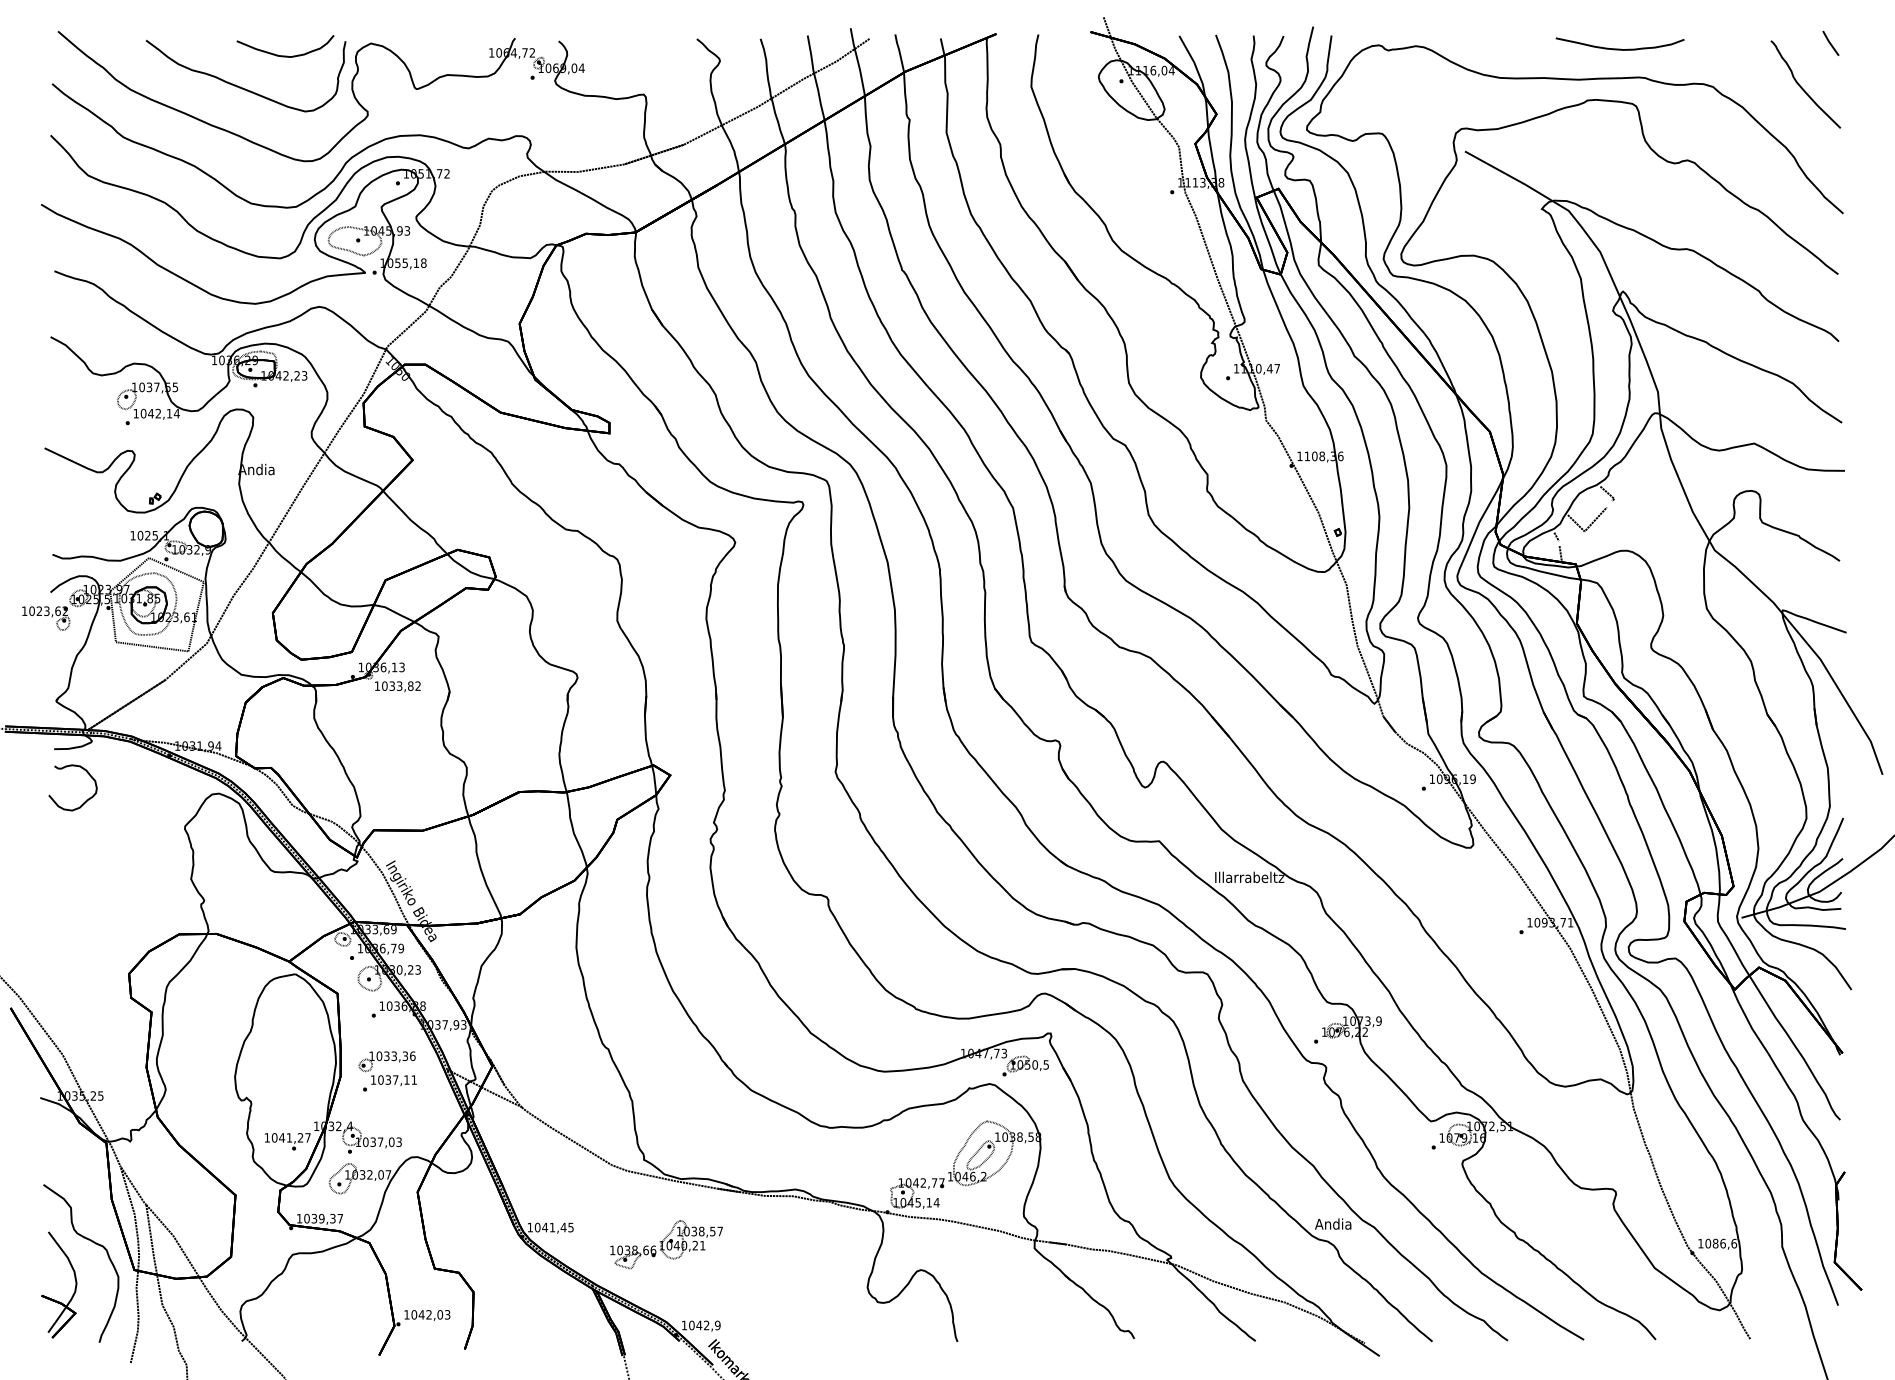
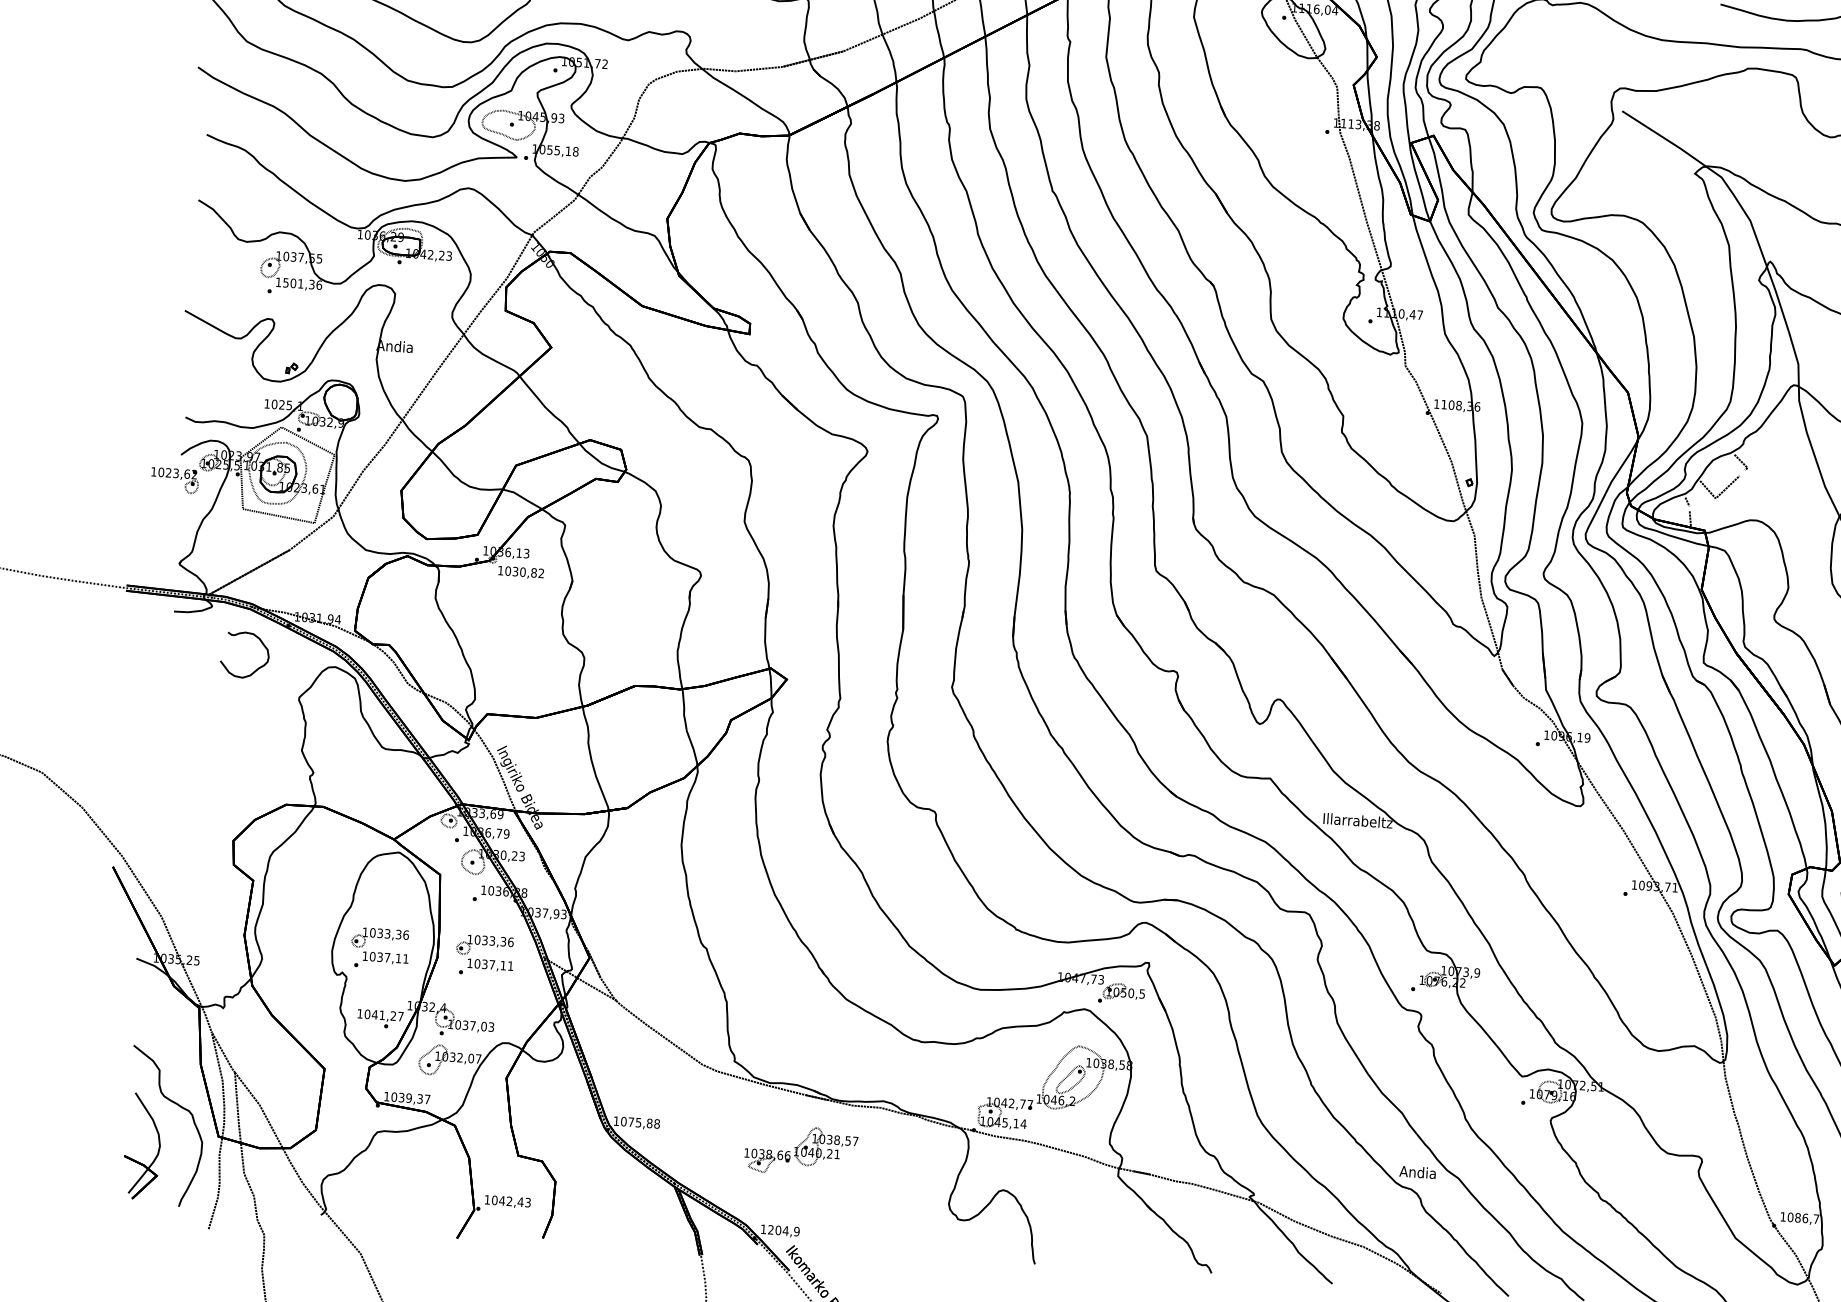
text: (159, 413) -> (301, 283), 1042,14 -> 1501,36
text: (399, 685) -> (522, 571), 1033,82 -> 1030,82
curve: (85, 800) -> (256, 668), moved
part: (282, 1071) -> (379, 948), added
text: (557, 1227) -> (643, 1122), 1041,45 -> 1075,88
text: (1734, 1243) -> (1816, 1219), 1086,6 -> 1086,7
part: (666, 1244) -> (801, 1150), moved
text: (440, 1314) -> (520, 1201), 1042,03 -> 1042,43
text: (699, 1325) -> (778, 1230), 1042,9 -> 1204,9

